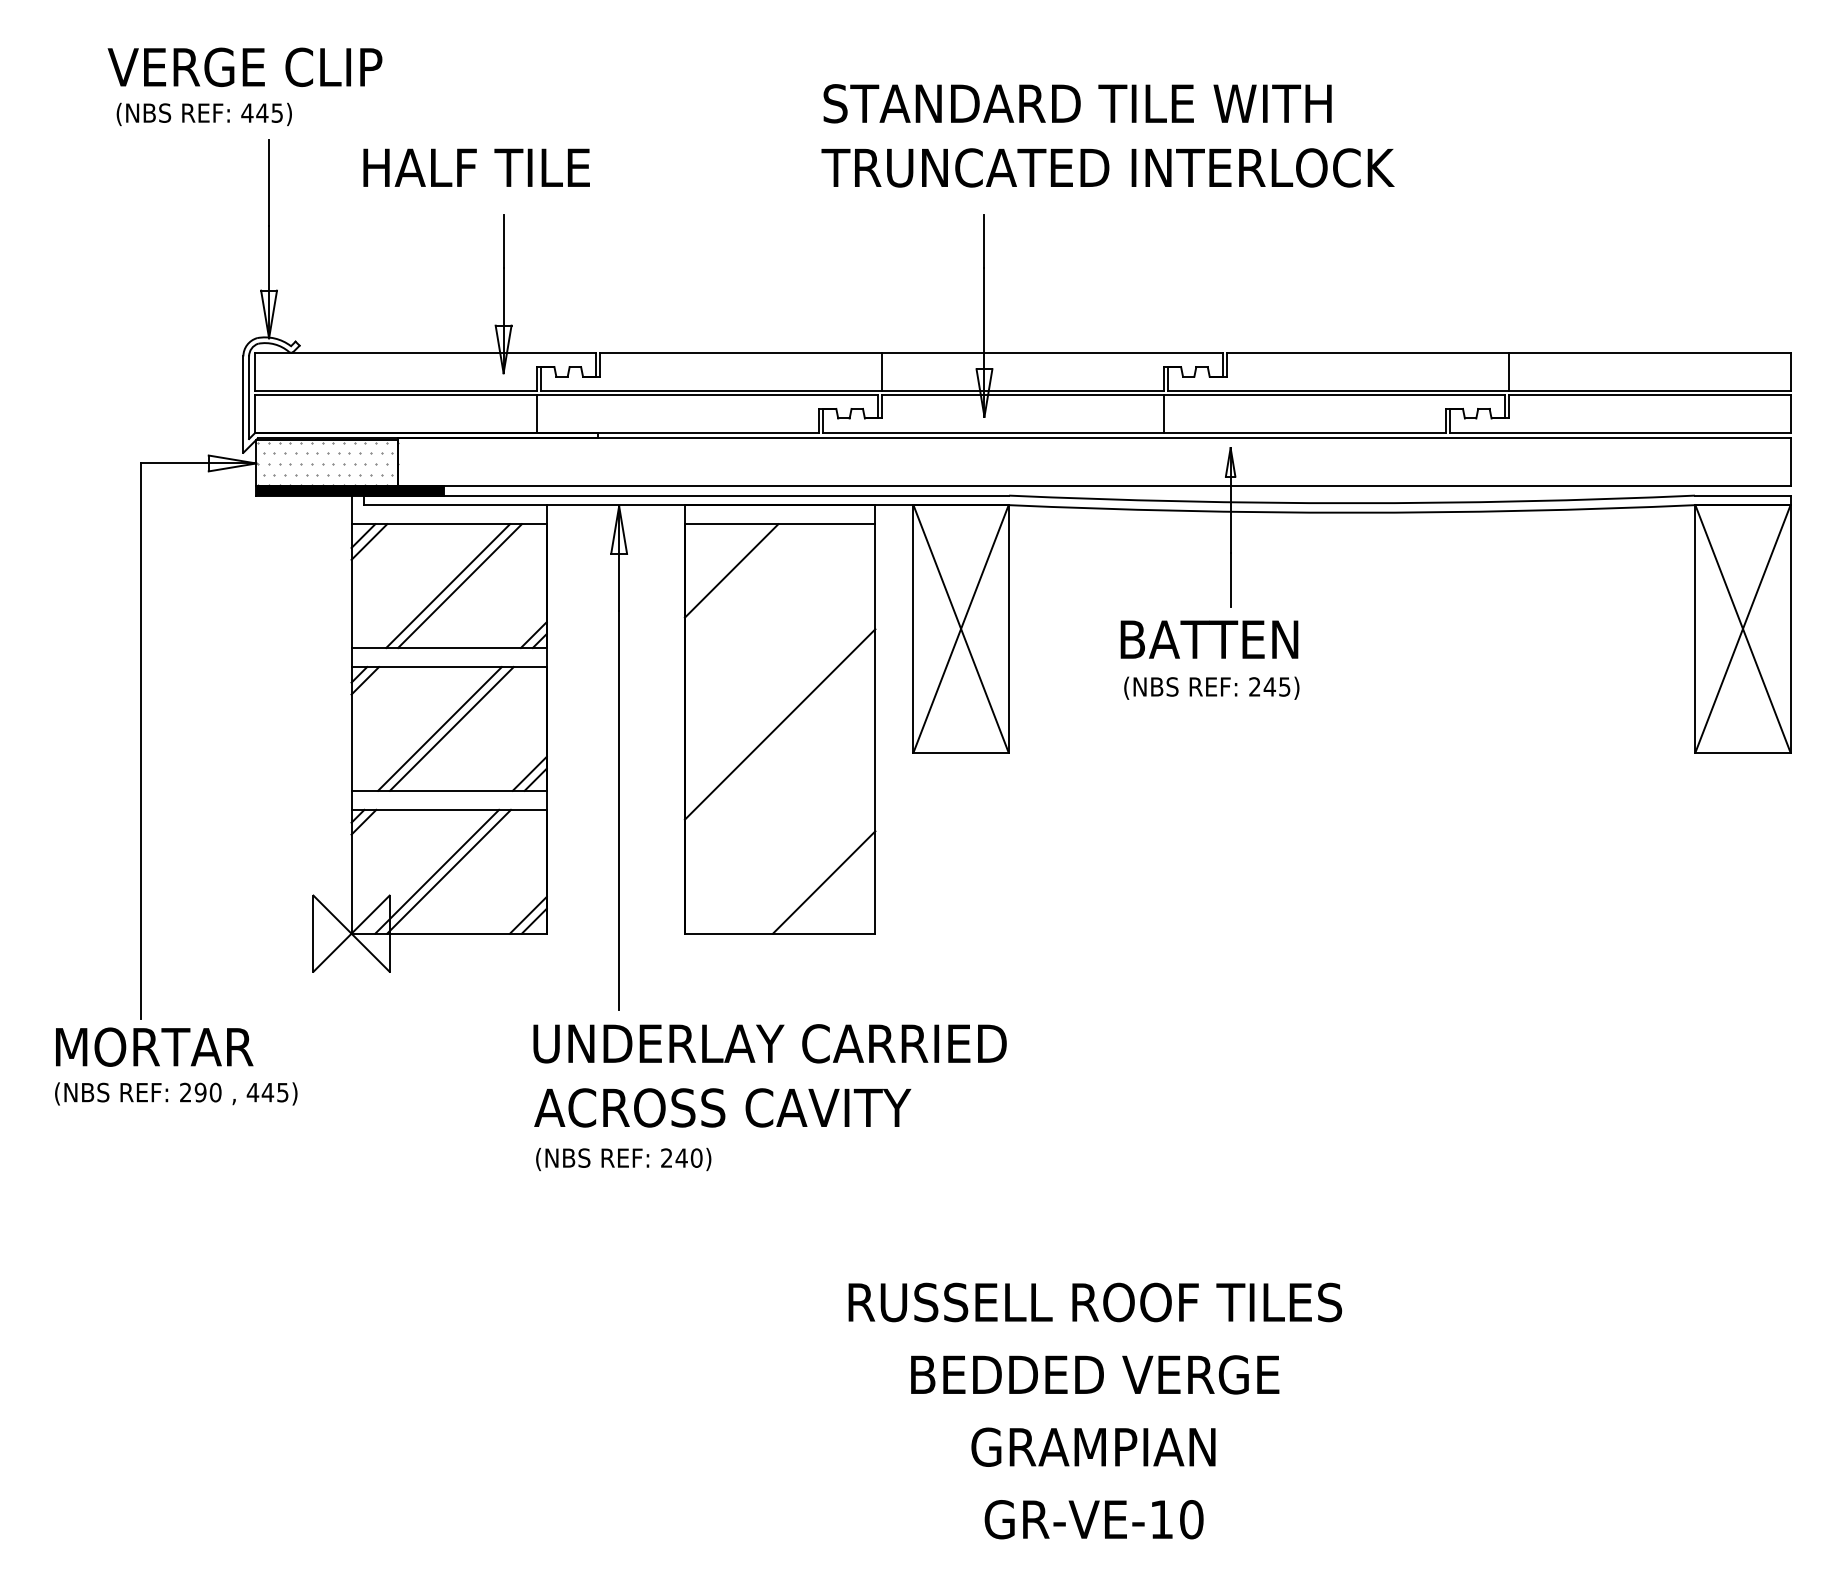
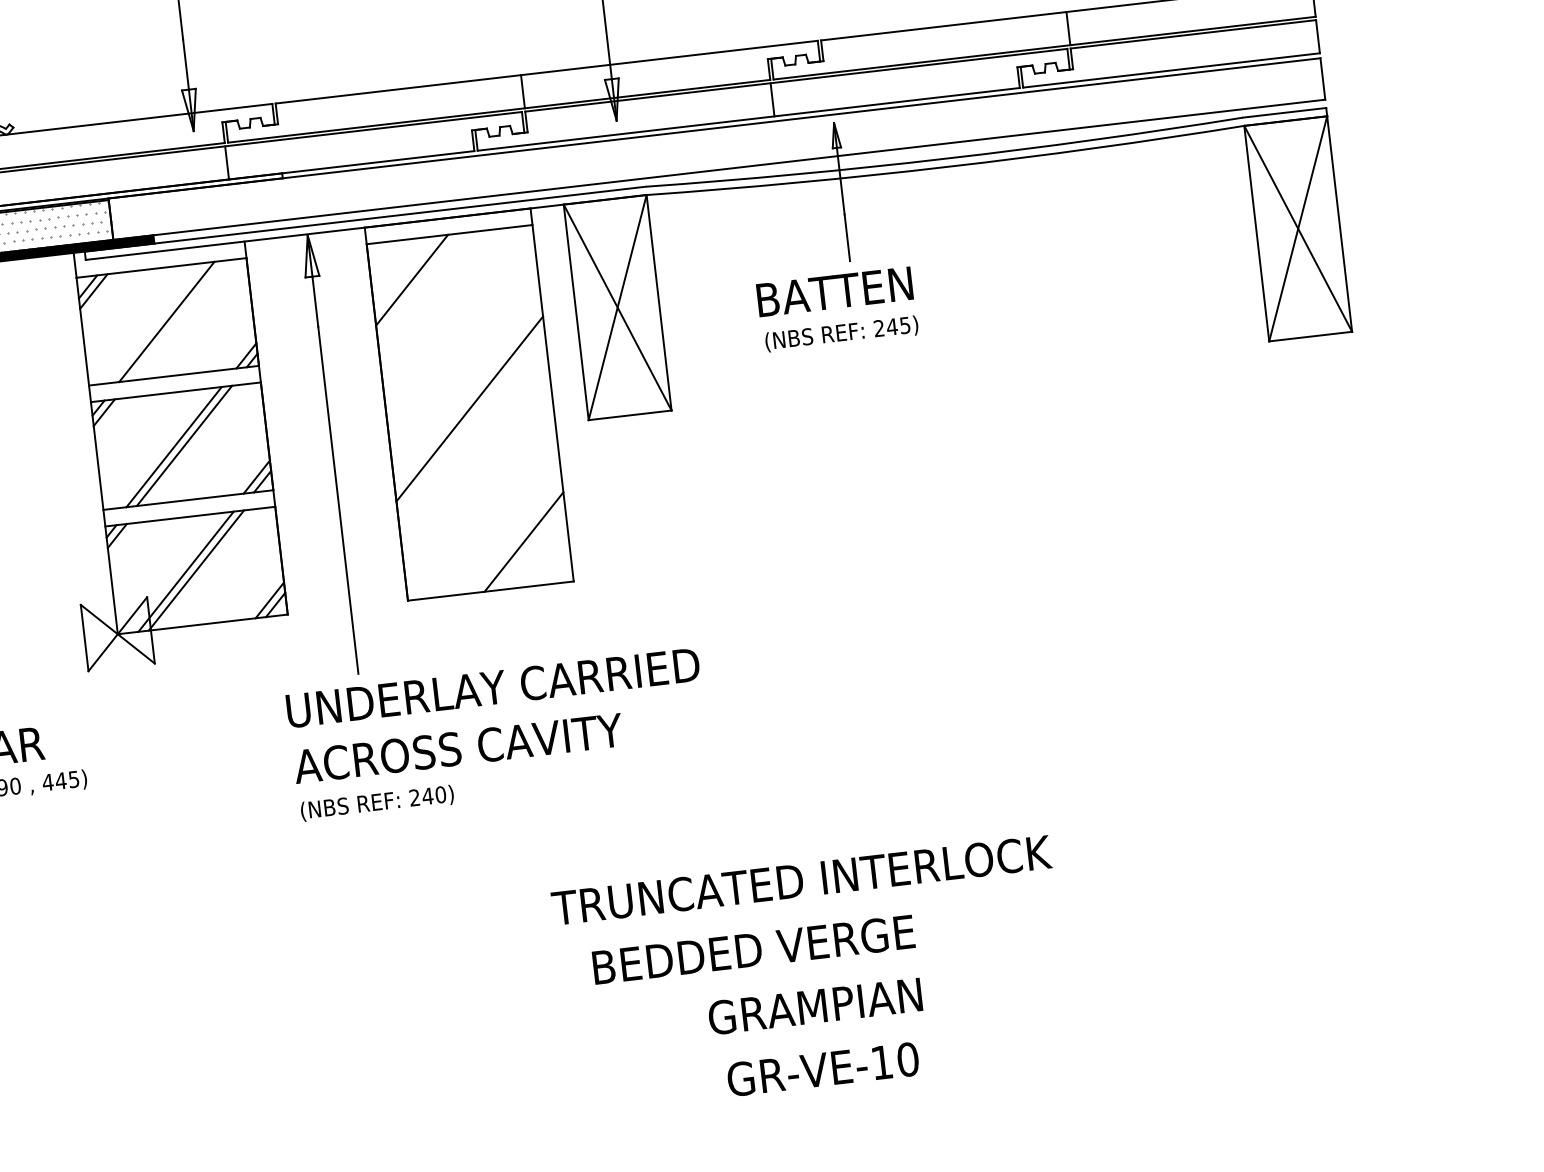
line: (459, 586) -> (176, 321), removed
text: (1094, 1302) -> (801, 880), RUSSELL ROOF TILES -> TRUNCATED INTERLOCK
text: (1095, 1374) -> (754, 949), moved

